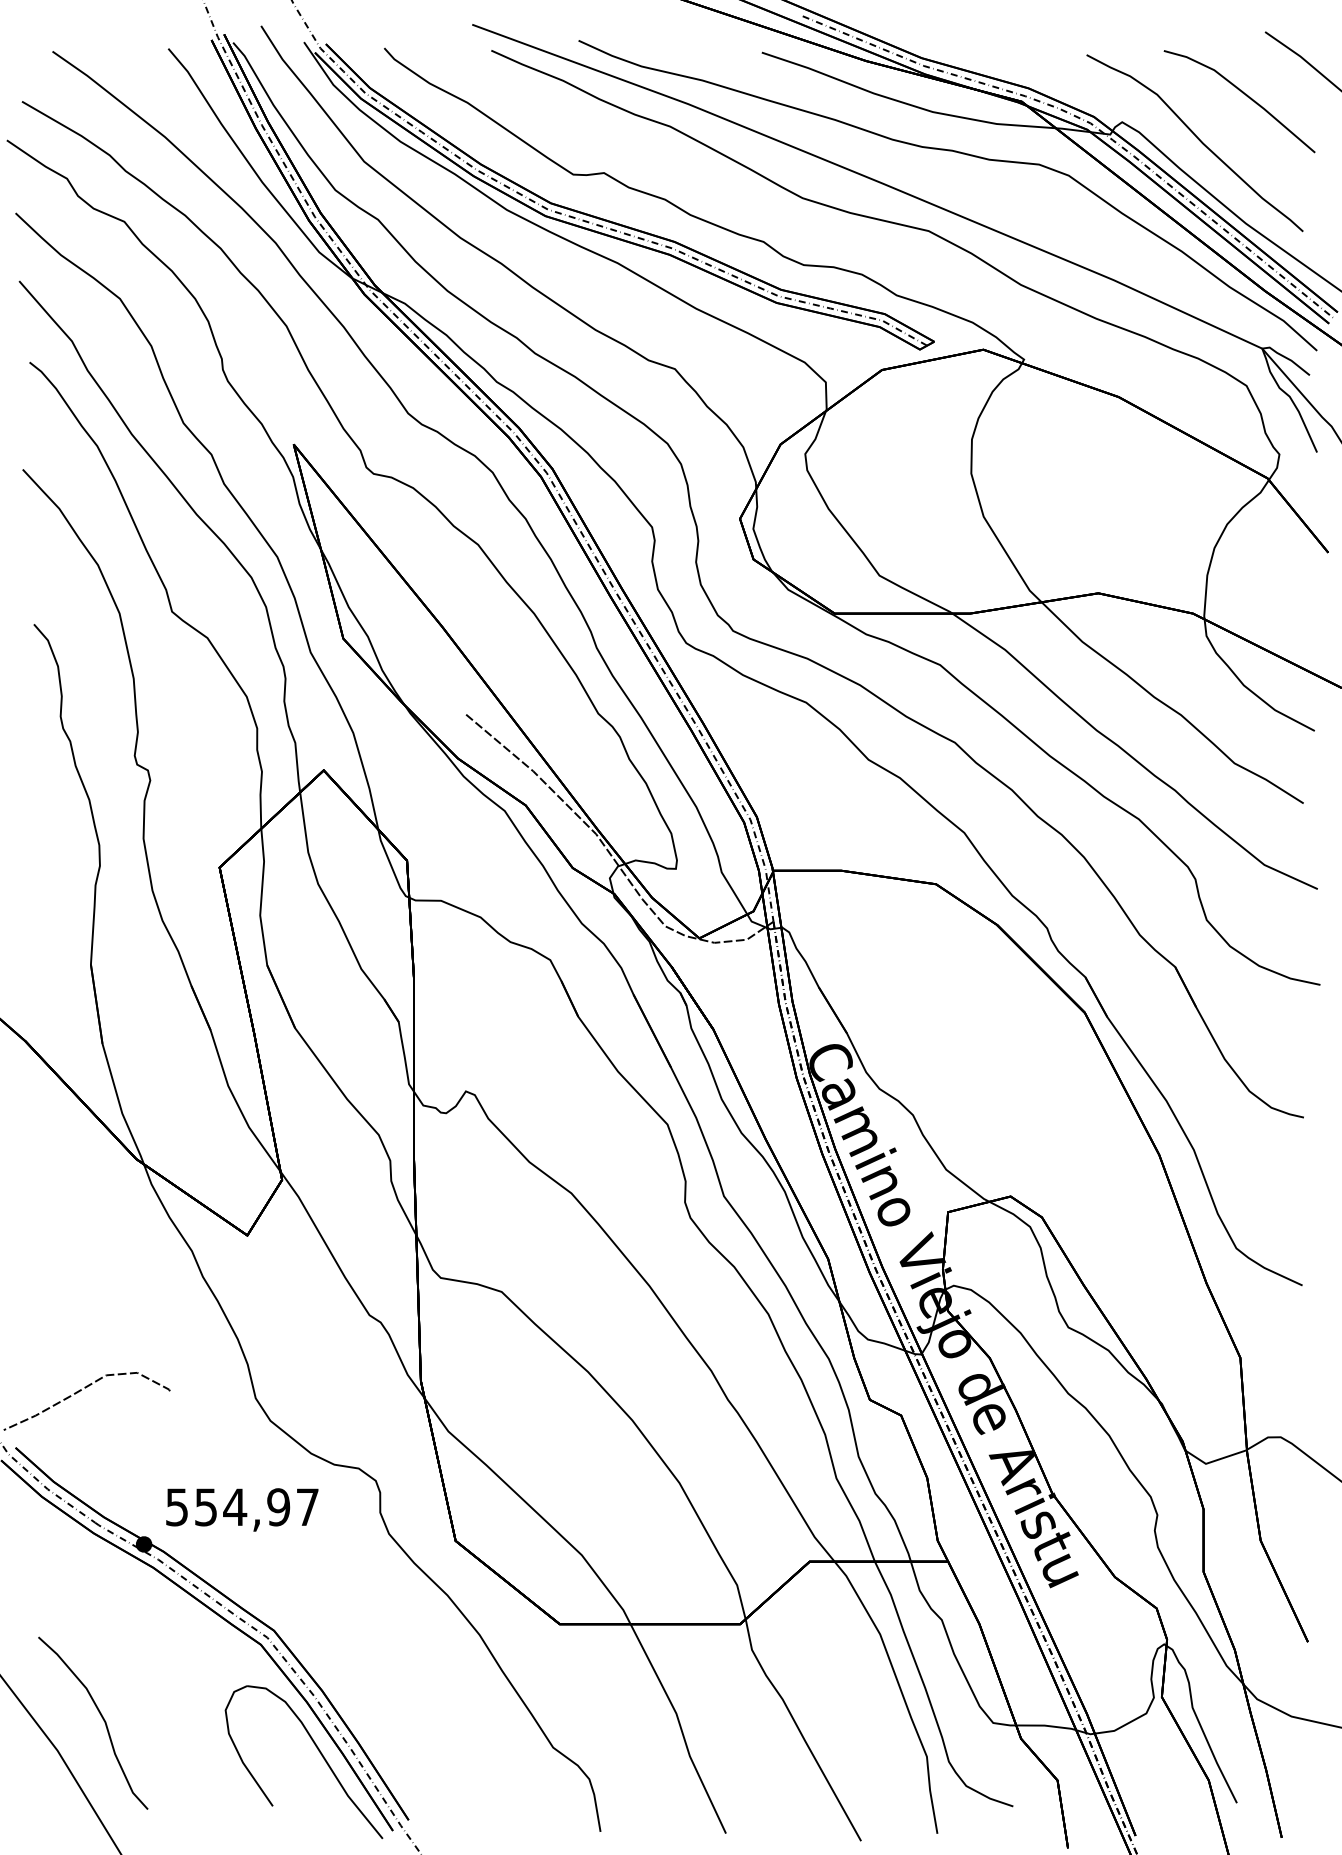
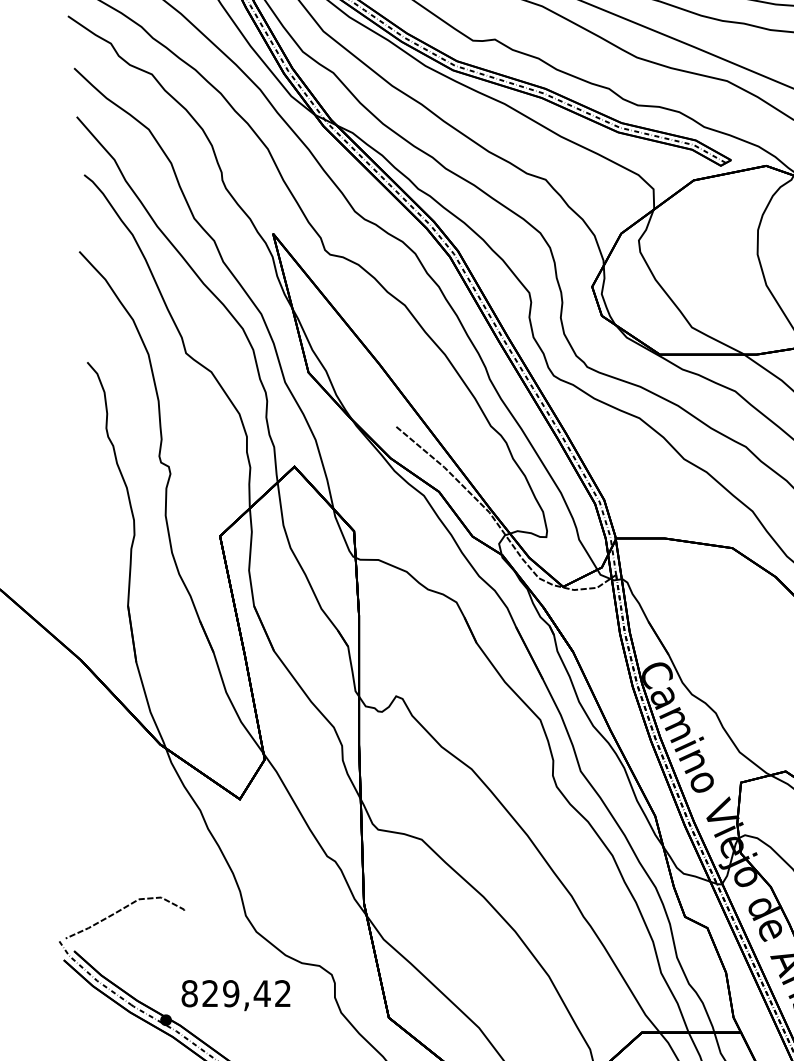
text: (241, 1507) -> (235, 993), 554,97 -> 829,42

